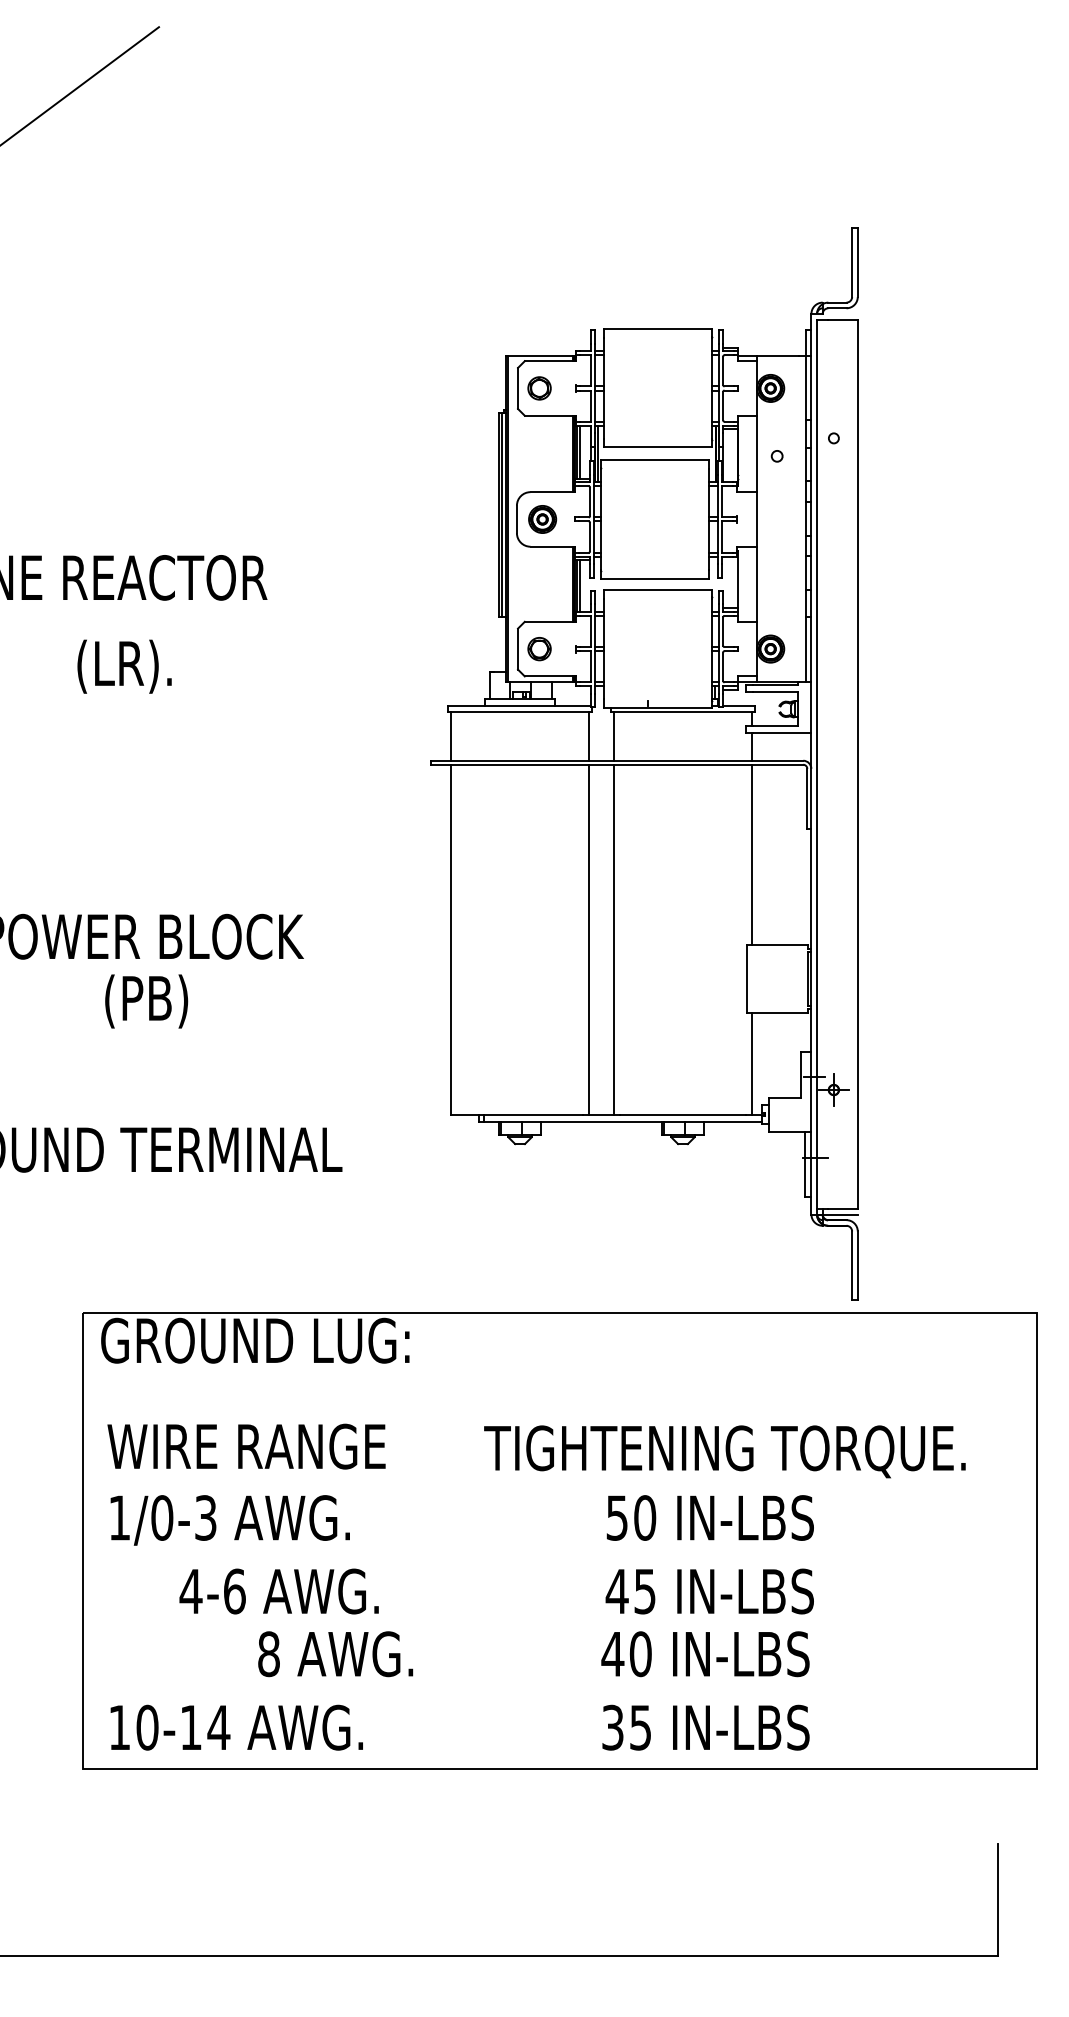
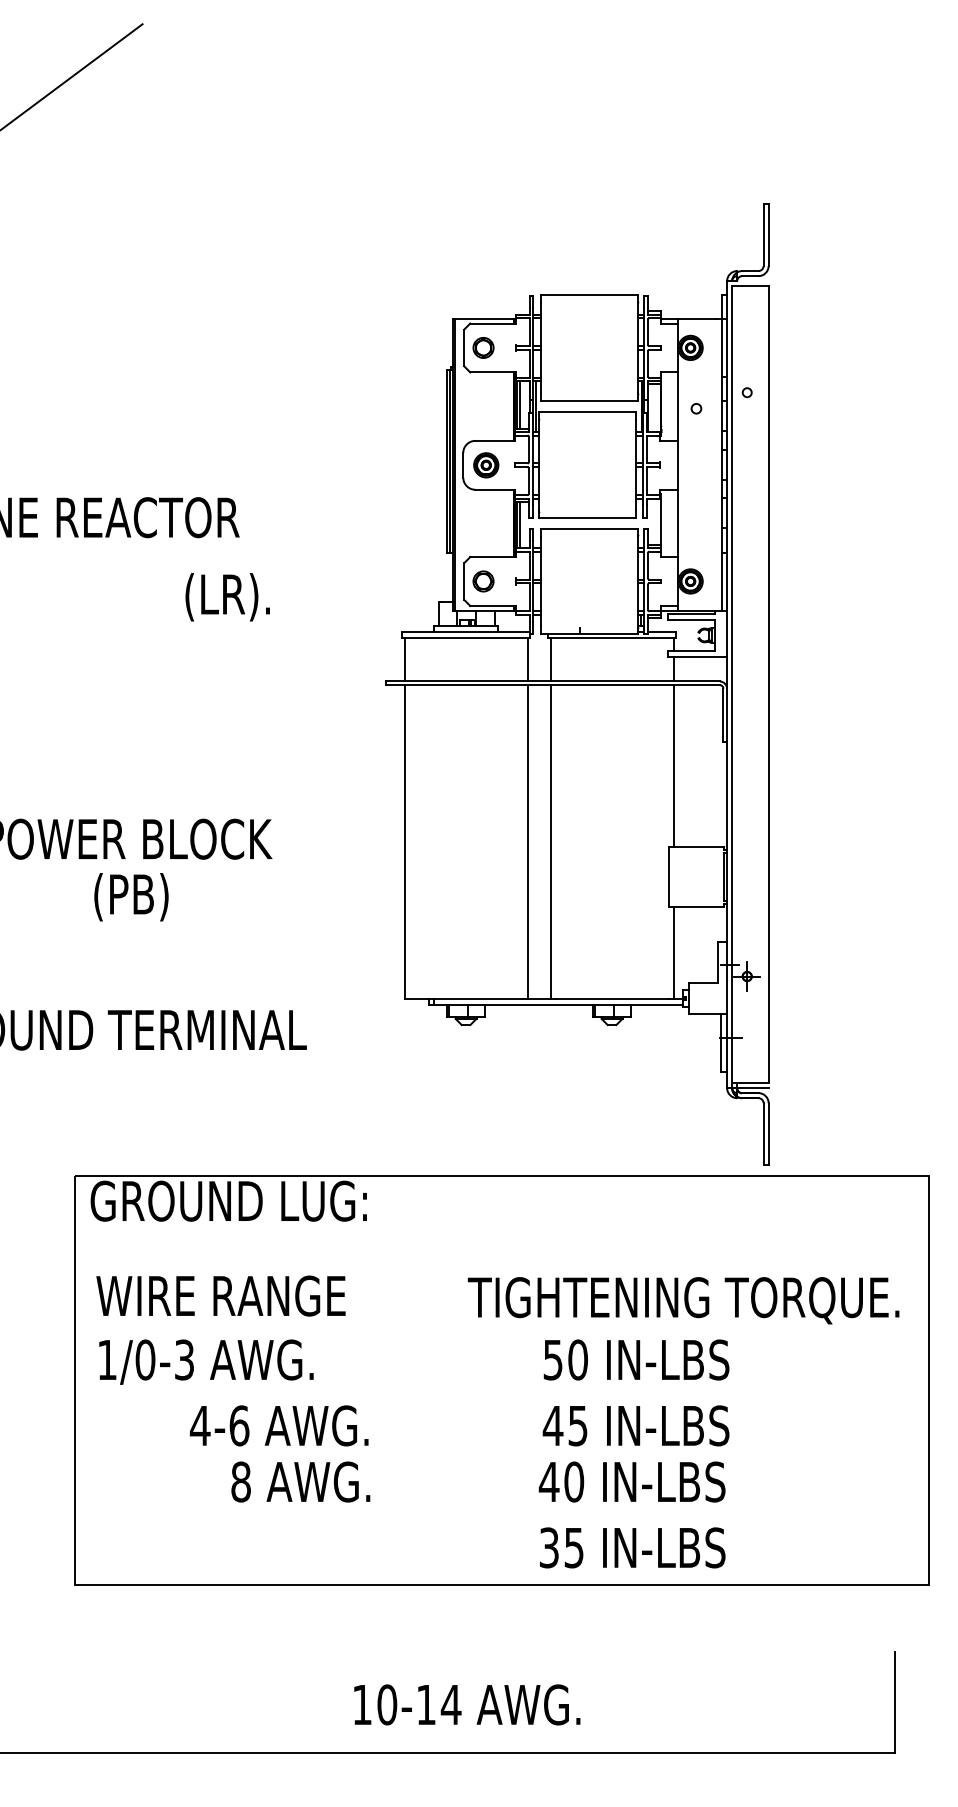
text: (124, 666) -> (227, 597), moved
text: (724, 1451) -> (683, 1300), moved
text: (279, 1591) -> (279, 1425), moved
text: (237, 1727) -> (467, 1704), moved

